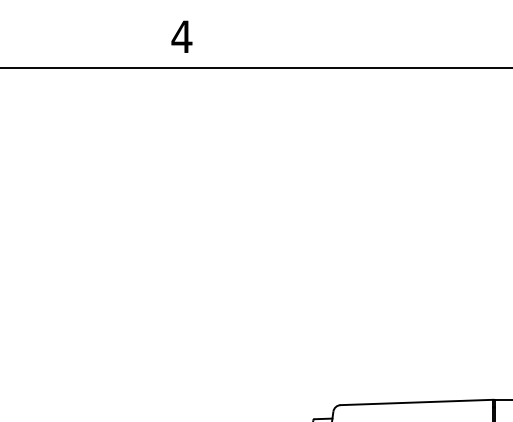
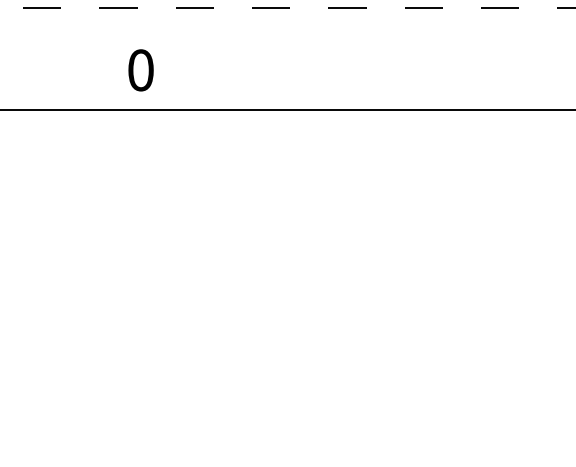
text: (181, 36) -> (140, 69), 4 -> 0

